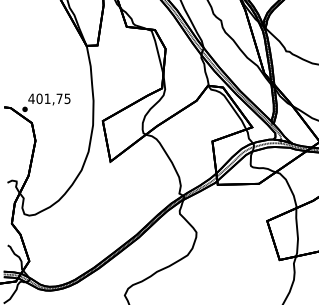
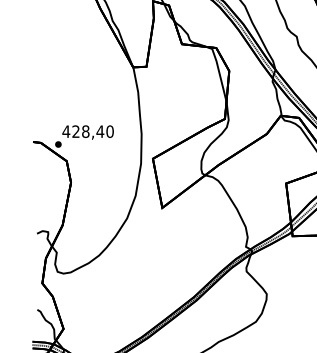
text: (53, 98) -> (92, 131), 401,75 -> 428,40

